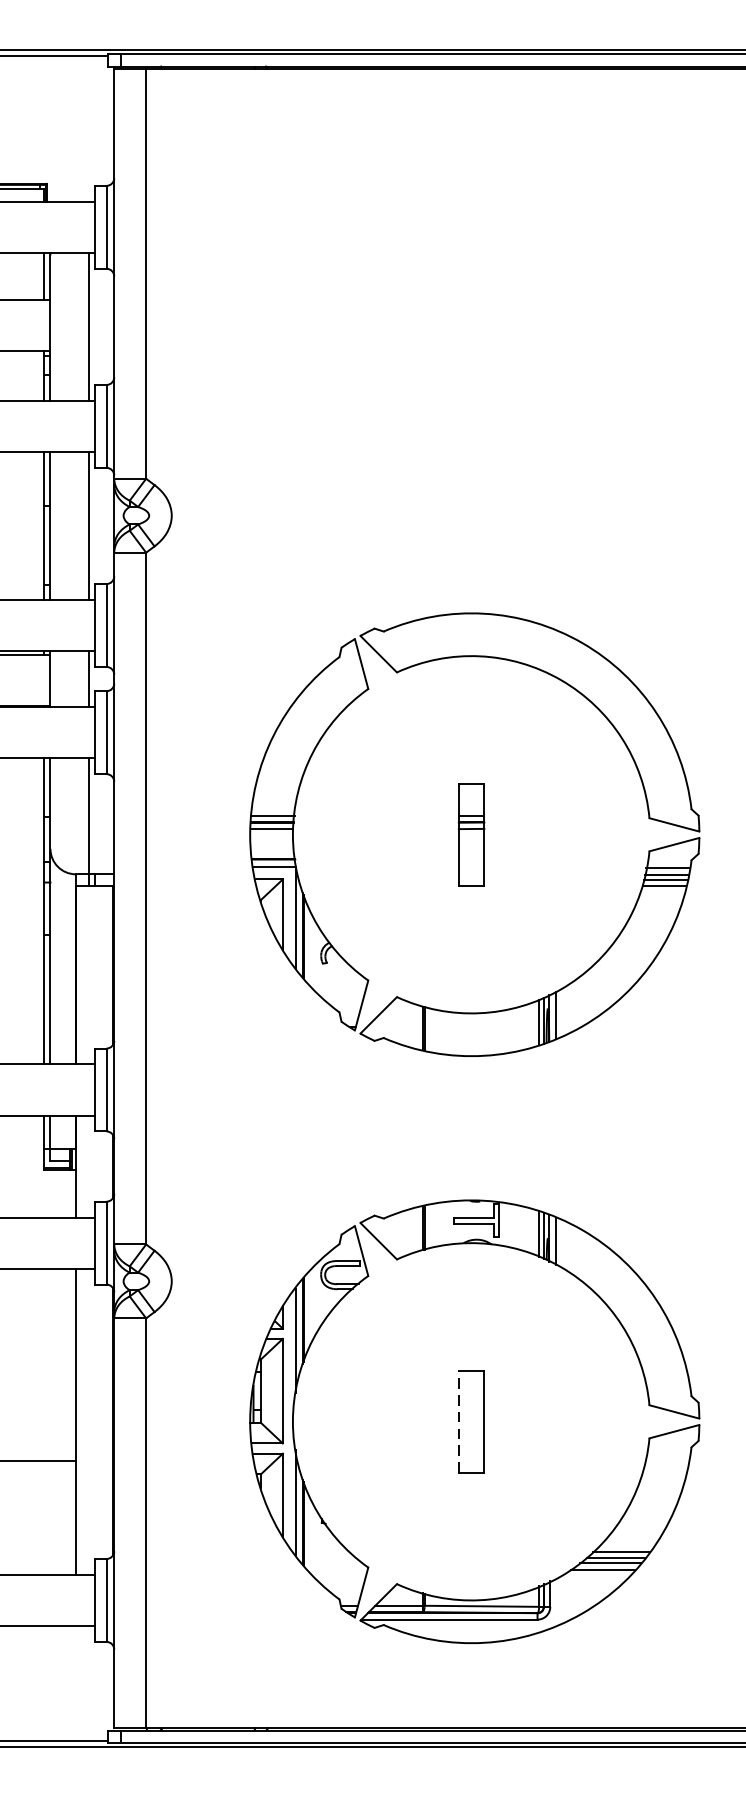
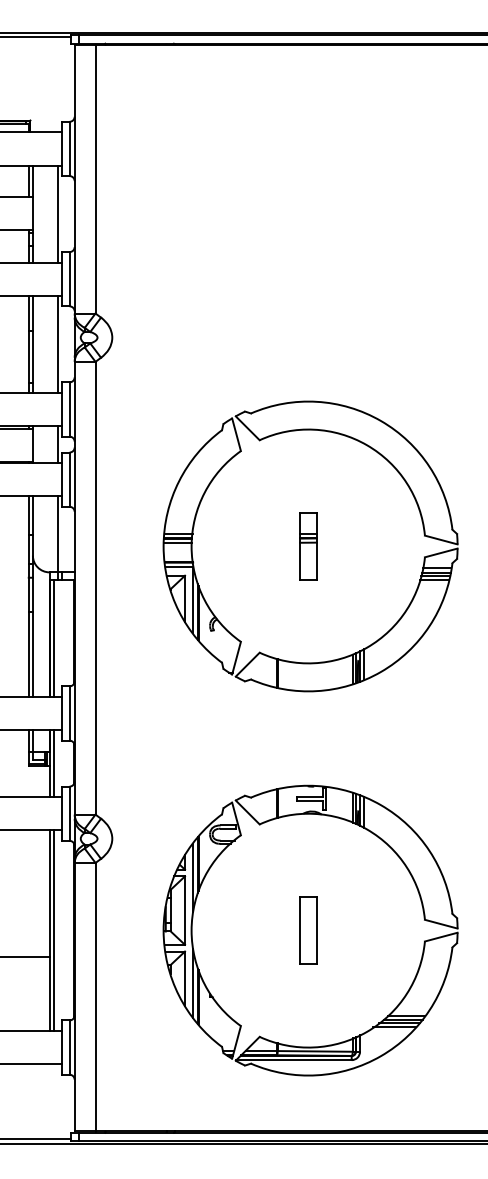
line: (81, 973) -> (53, 637), added
line: (81, 1166) -> (53, 763), added
line: (81, 1421) -> (53, 930), added
line: (459, 1421) -> (300, 930), dashed -> solid

